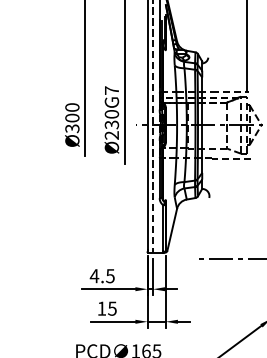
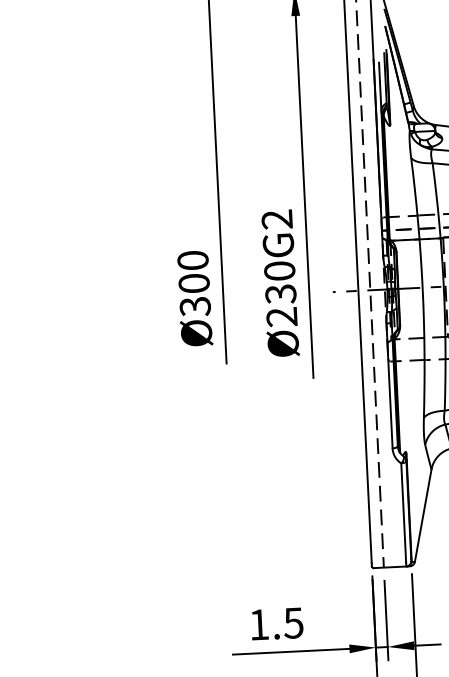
text: (111, 90) -> (276, 219), Ø230G7 -> Ø230G2
text: (94, 276) -> (259, 625), 4.5 -> 1.5

